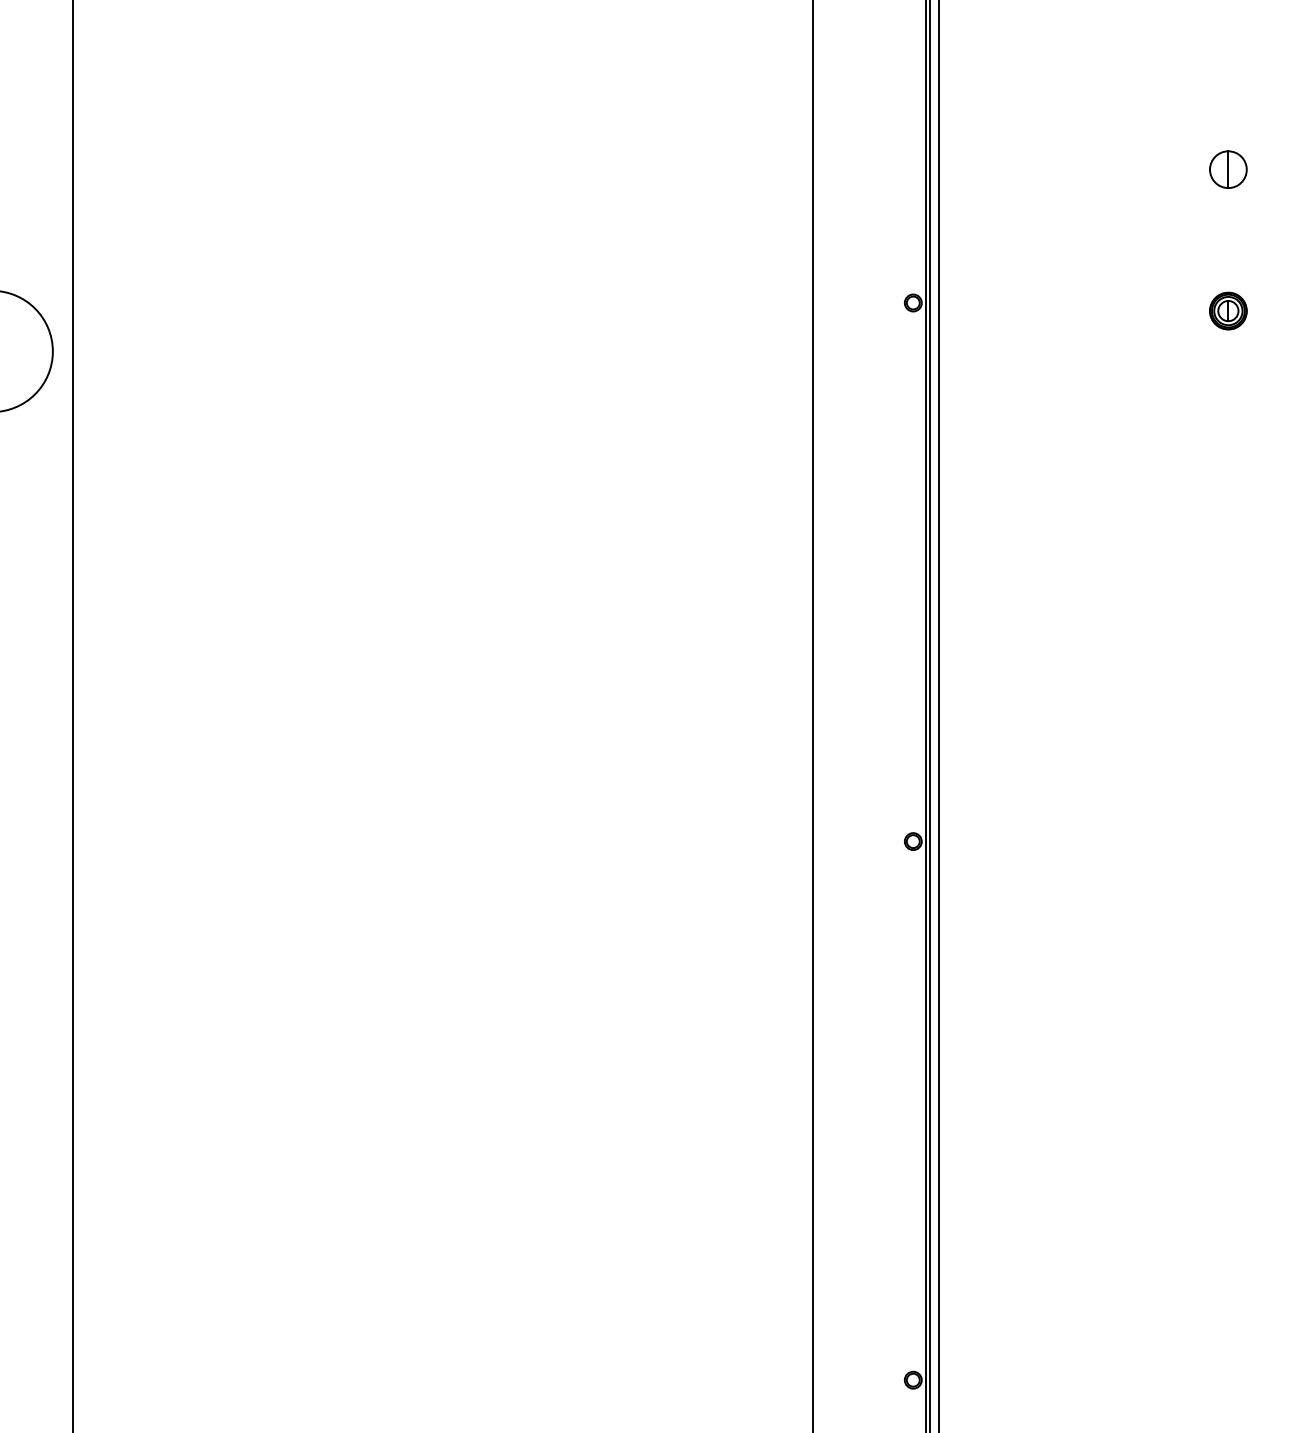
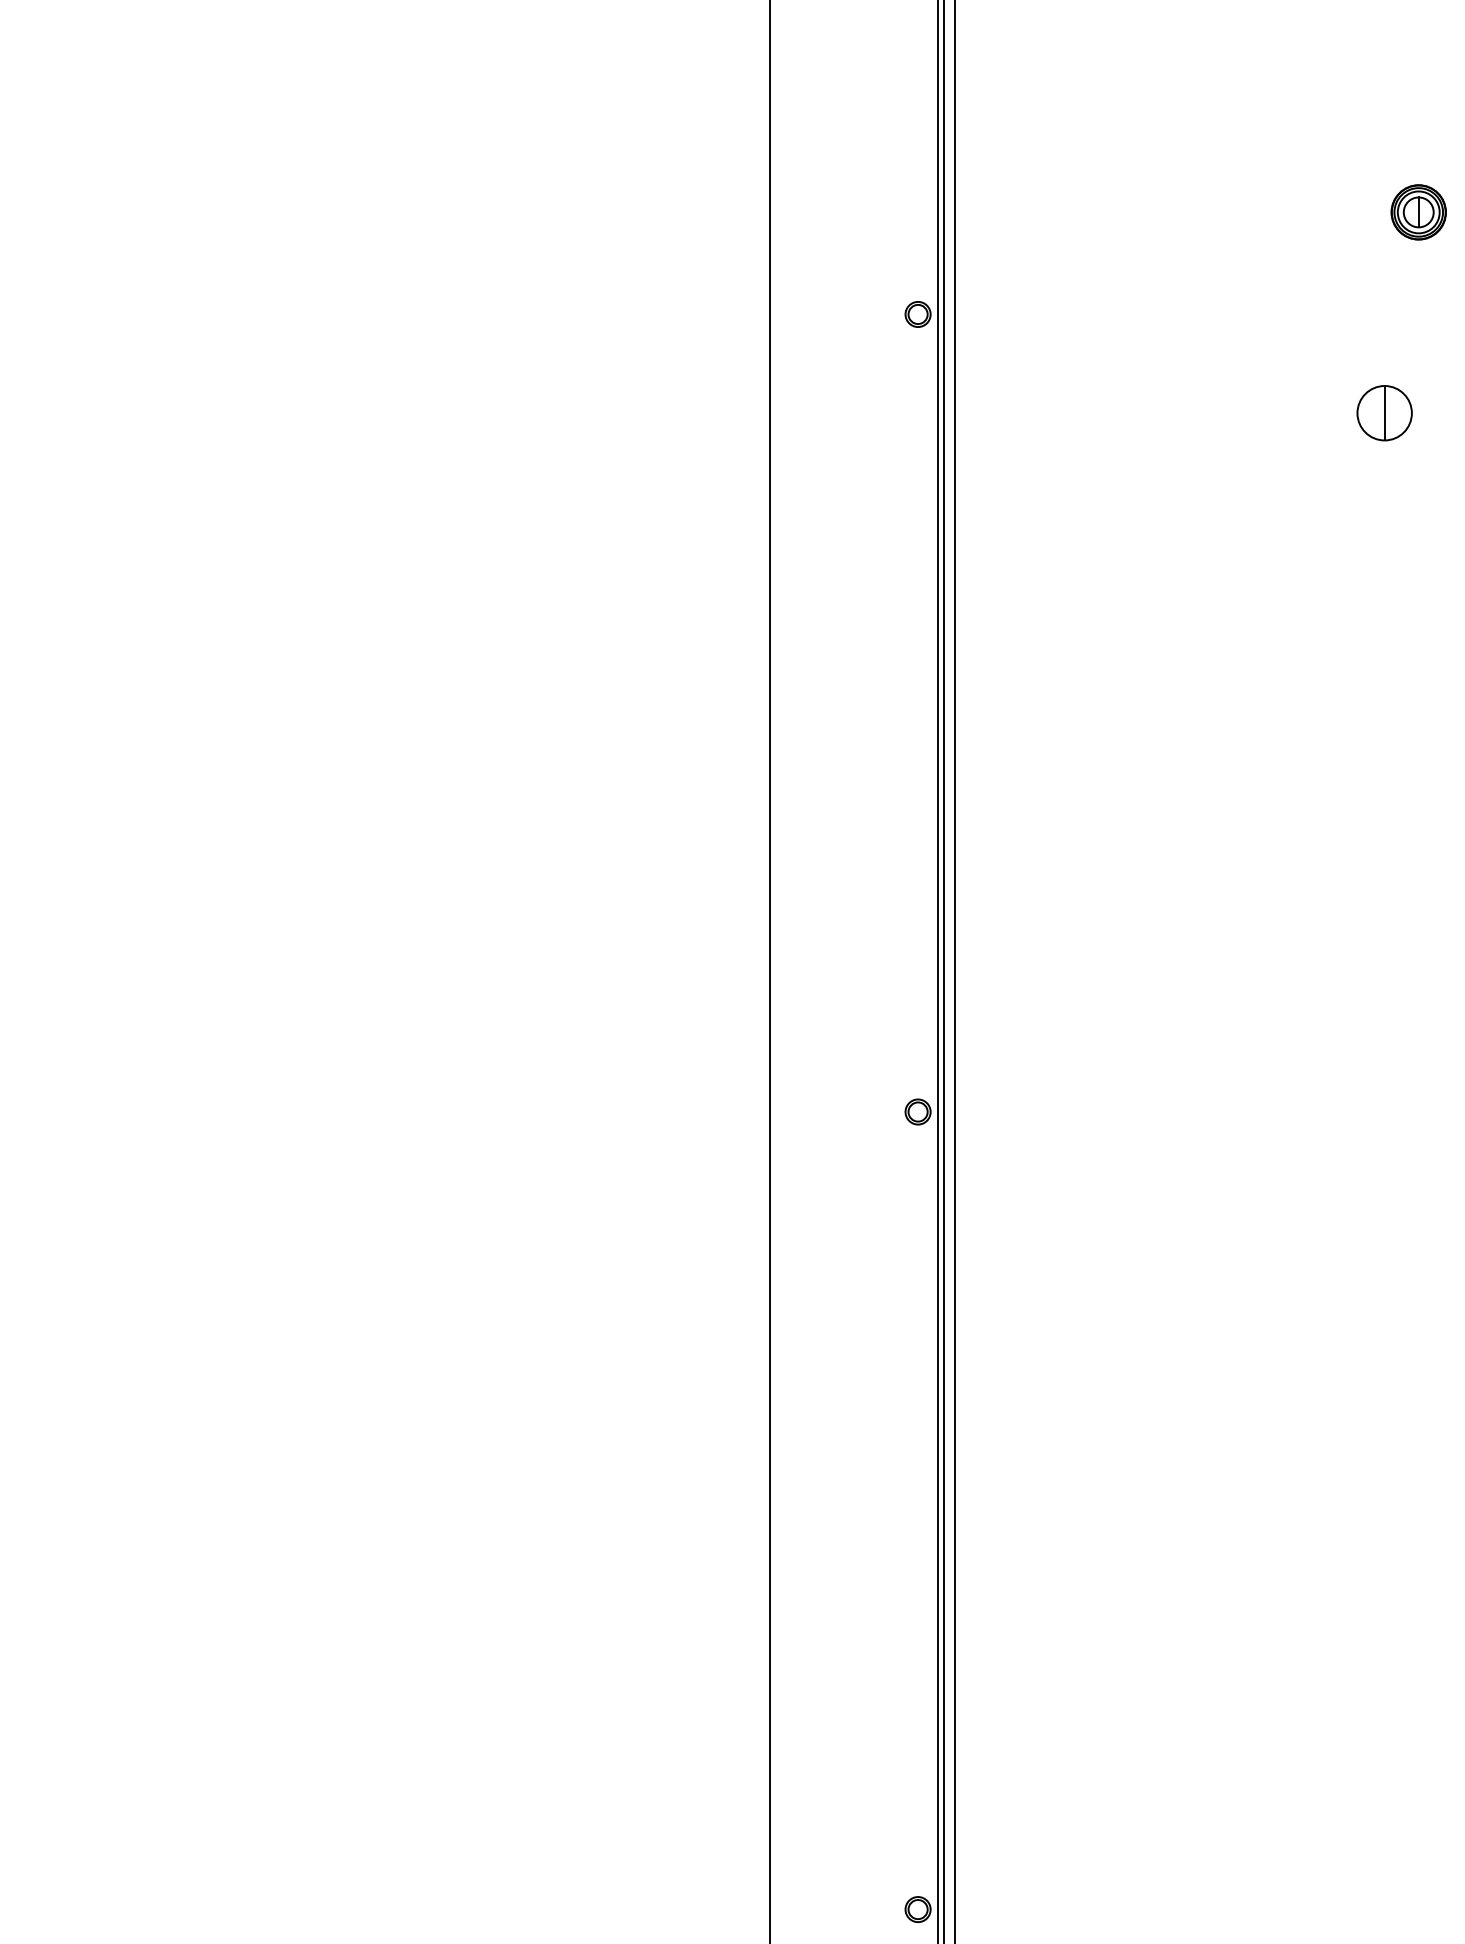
part: (1228, 169) -> (1384, 412), moved
part: (1228, 310) -> (1418, 211), moved

